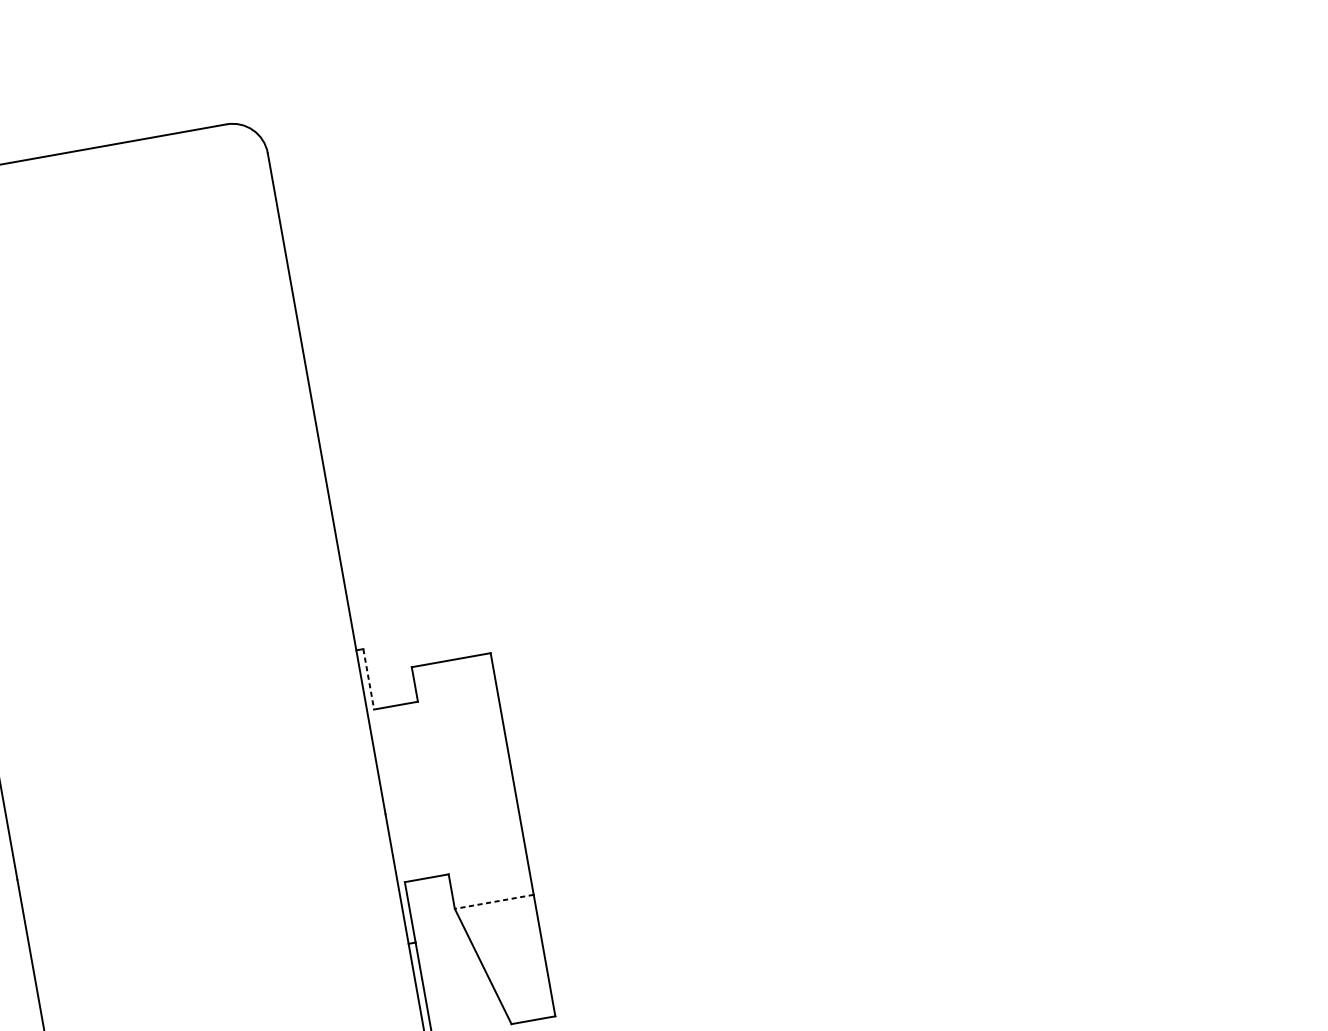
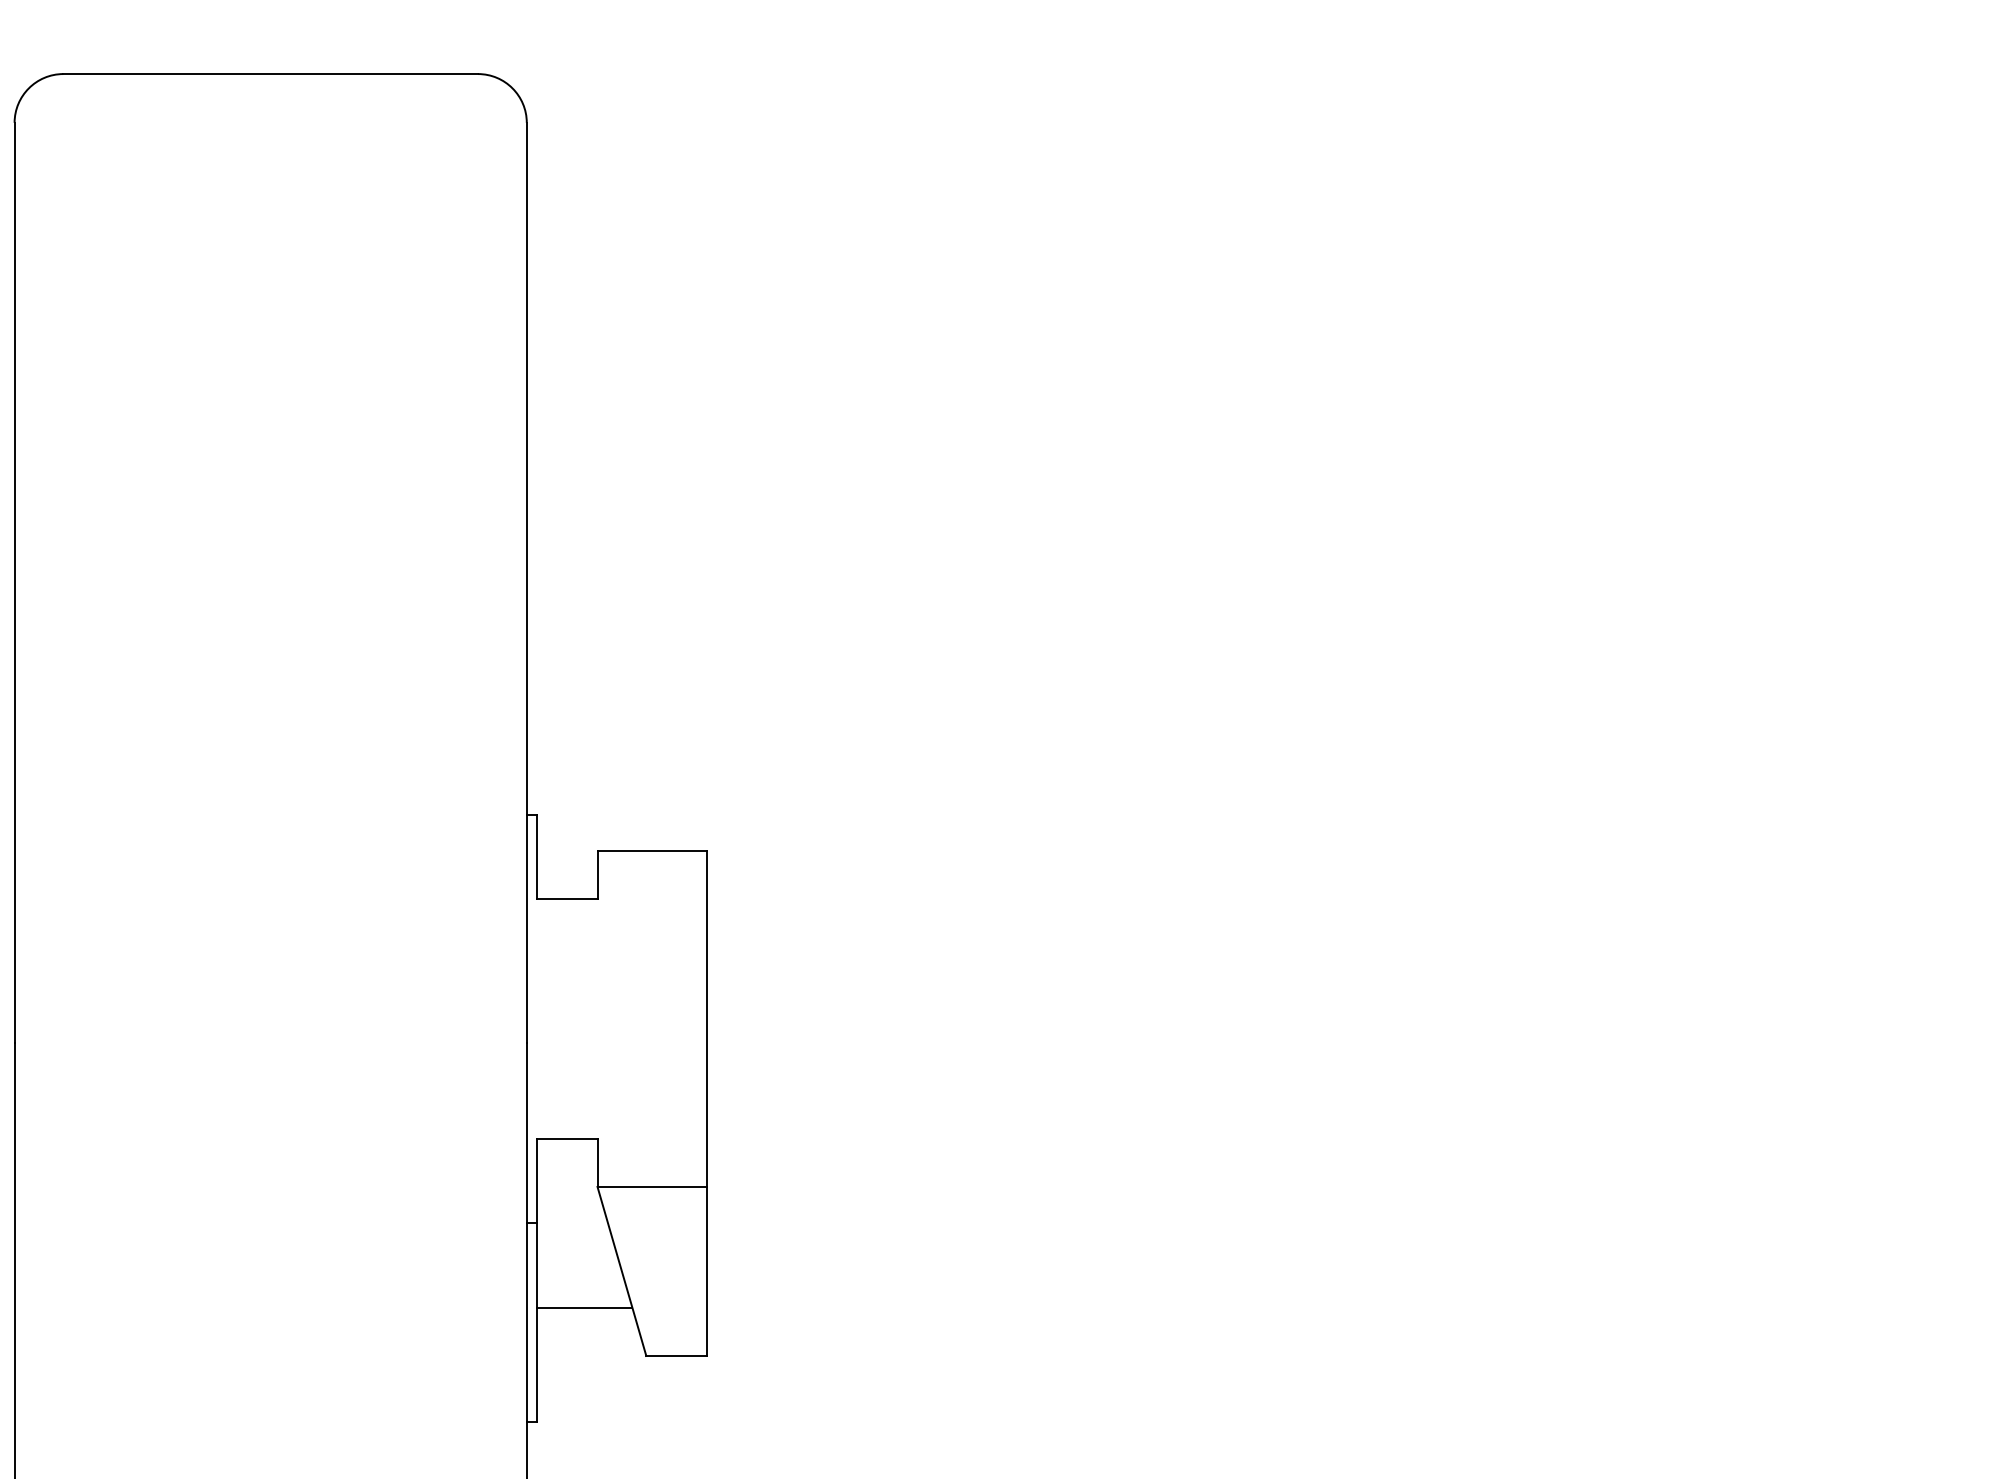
line: (368, 679) -> (536, 857), dashed -> solid
line: (494, 901) -> (652, 1186), dashed -> solid
line: (460, 997) -> (584, 1307), added

